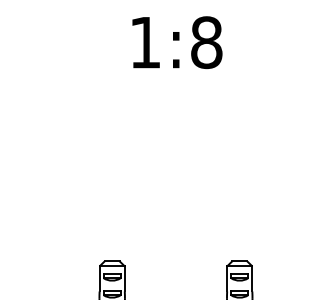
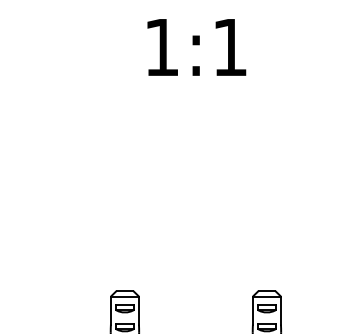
text: (206, 42) -> (229, 47), 1:8 -> 1:1

